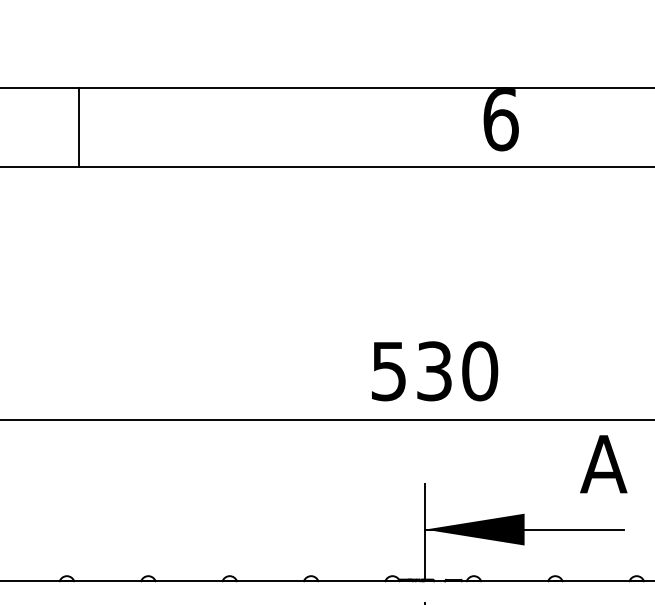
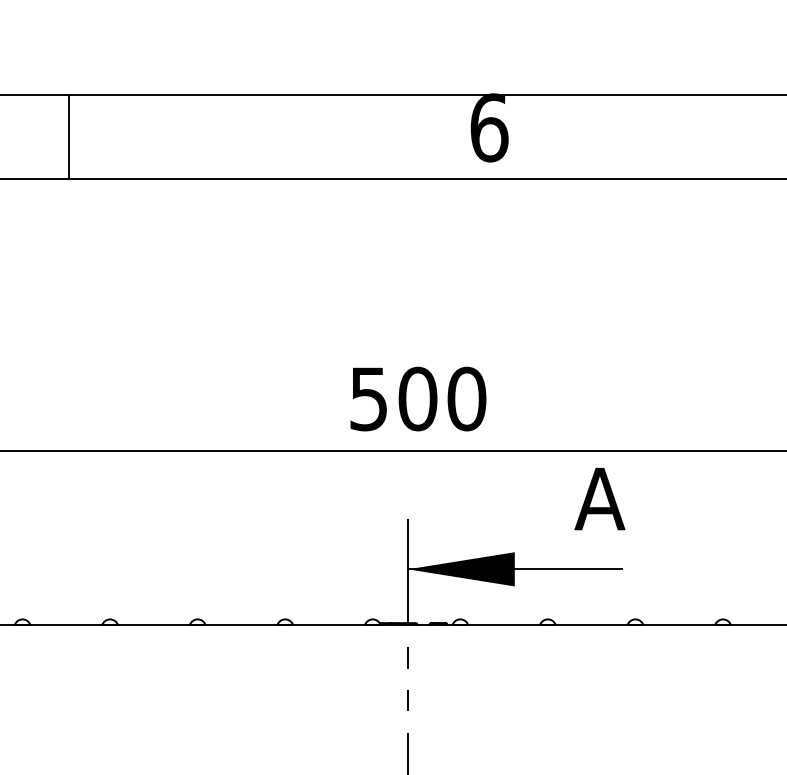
line: (78, 127) -> (69, 136), moved
text: (434, 370) -> (417, 398), 530 -> 500

